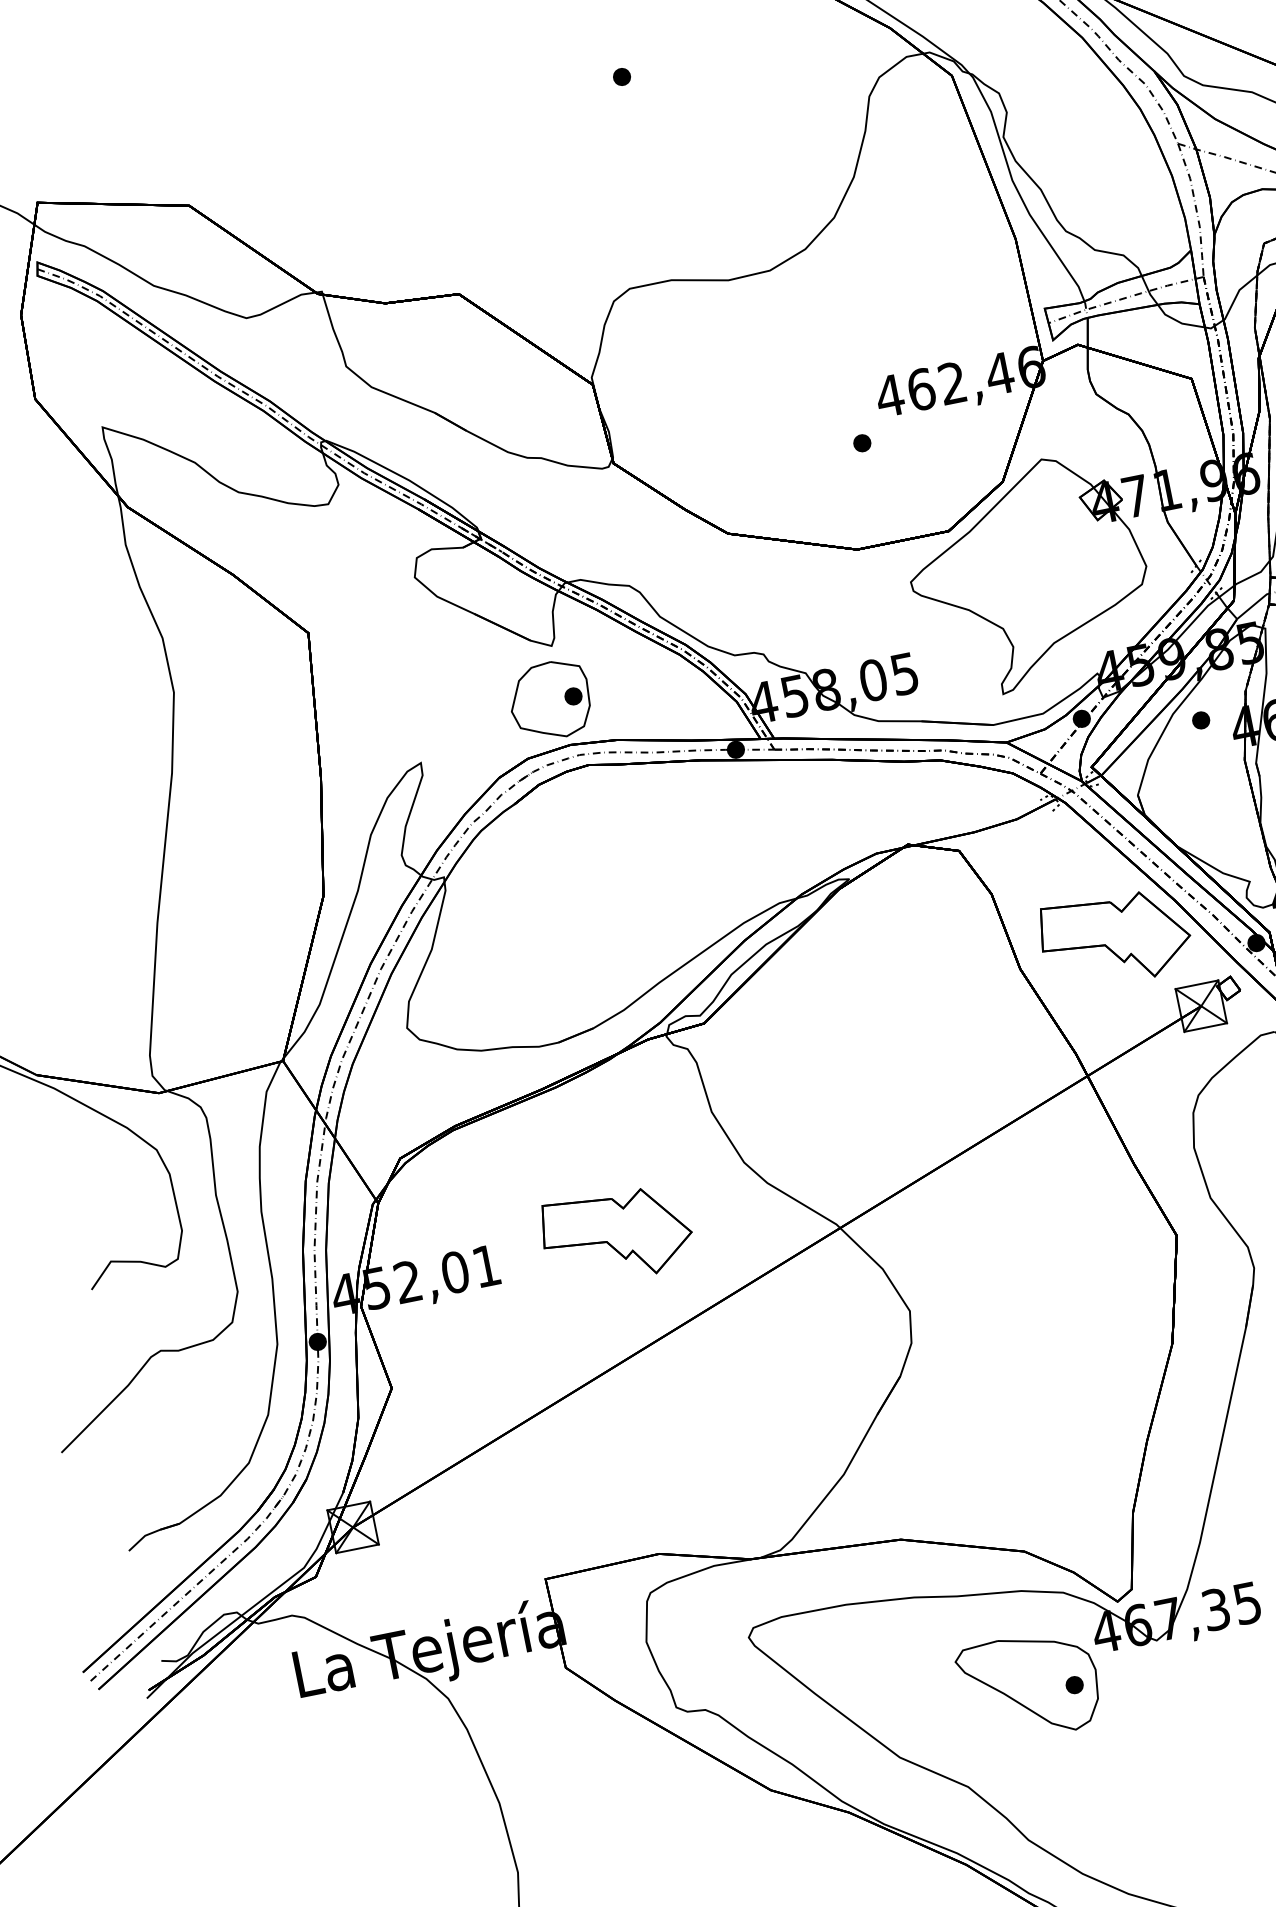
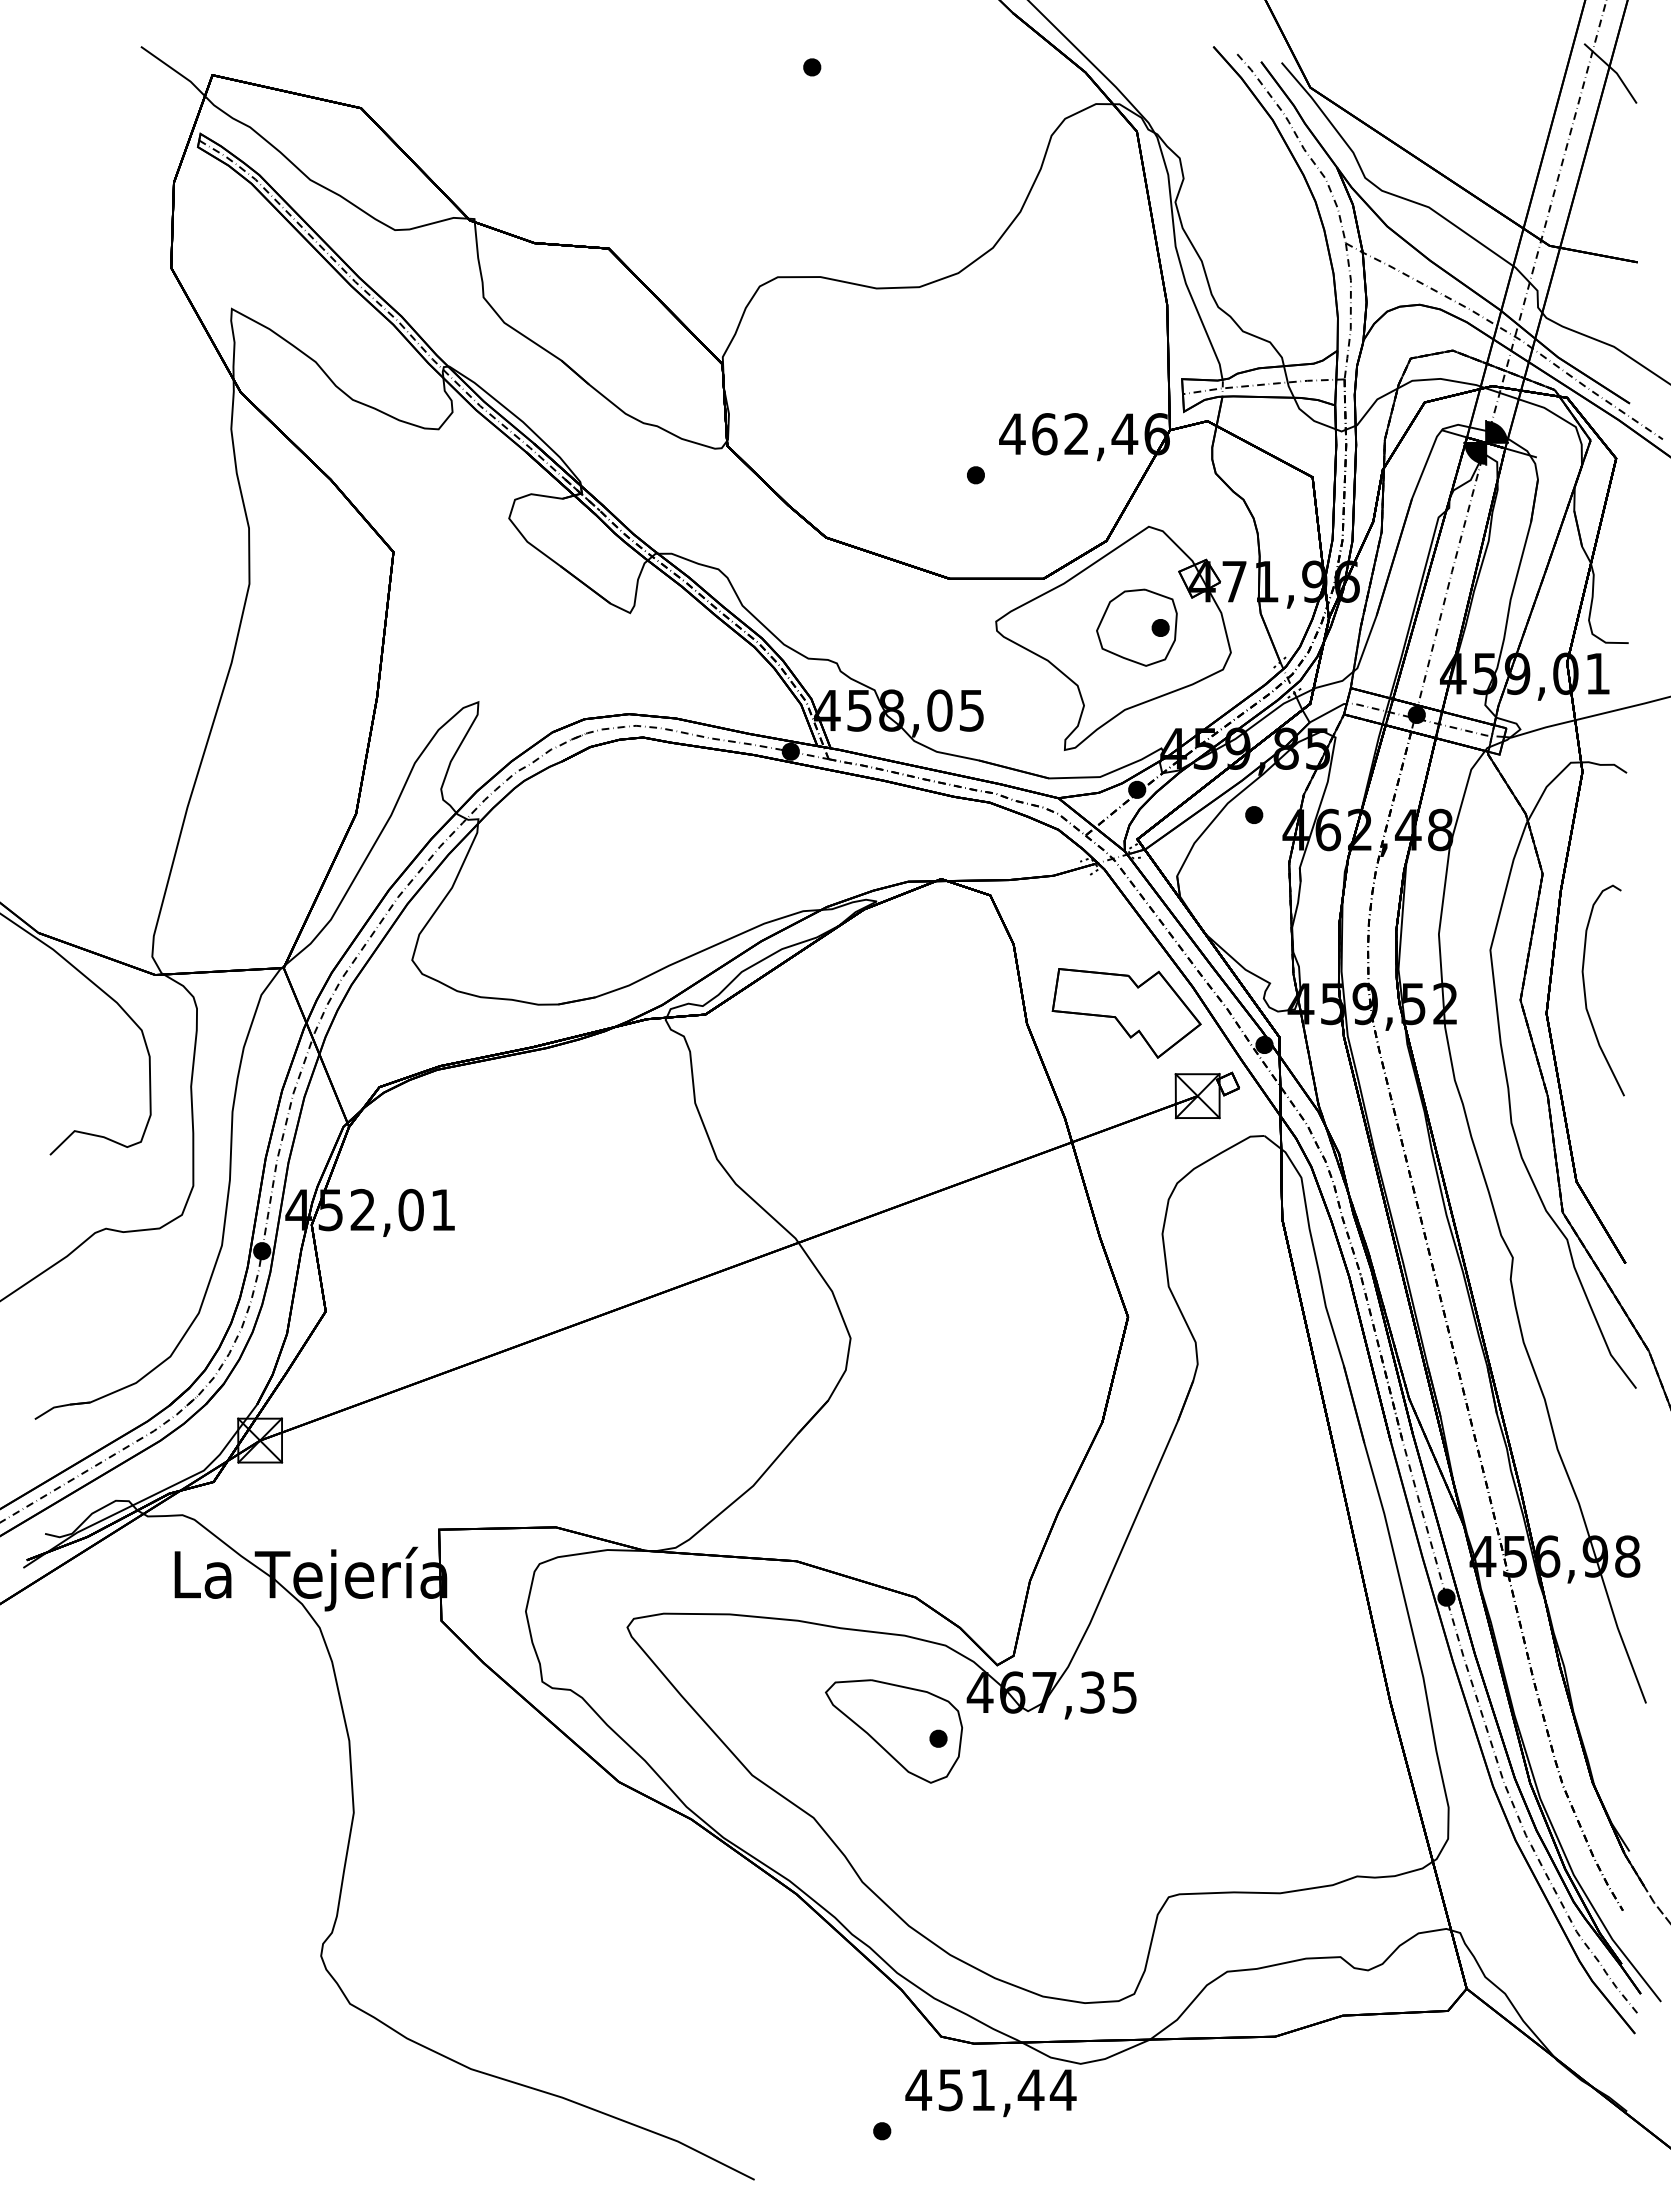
part: (549, 700) -> (1136, 627), moved
part: (617, 1236) -> (577, 1206), removed

